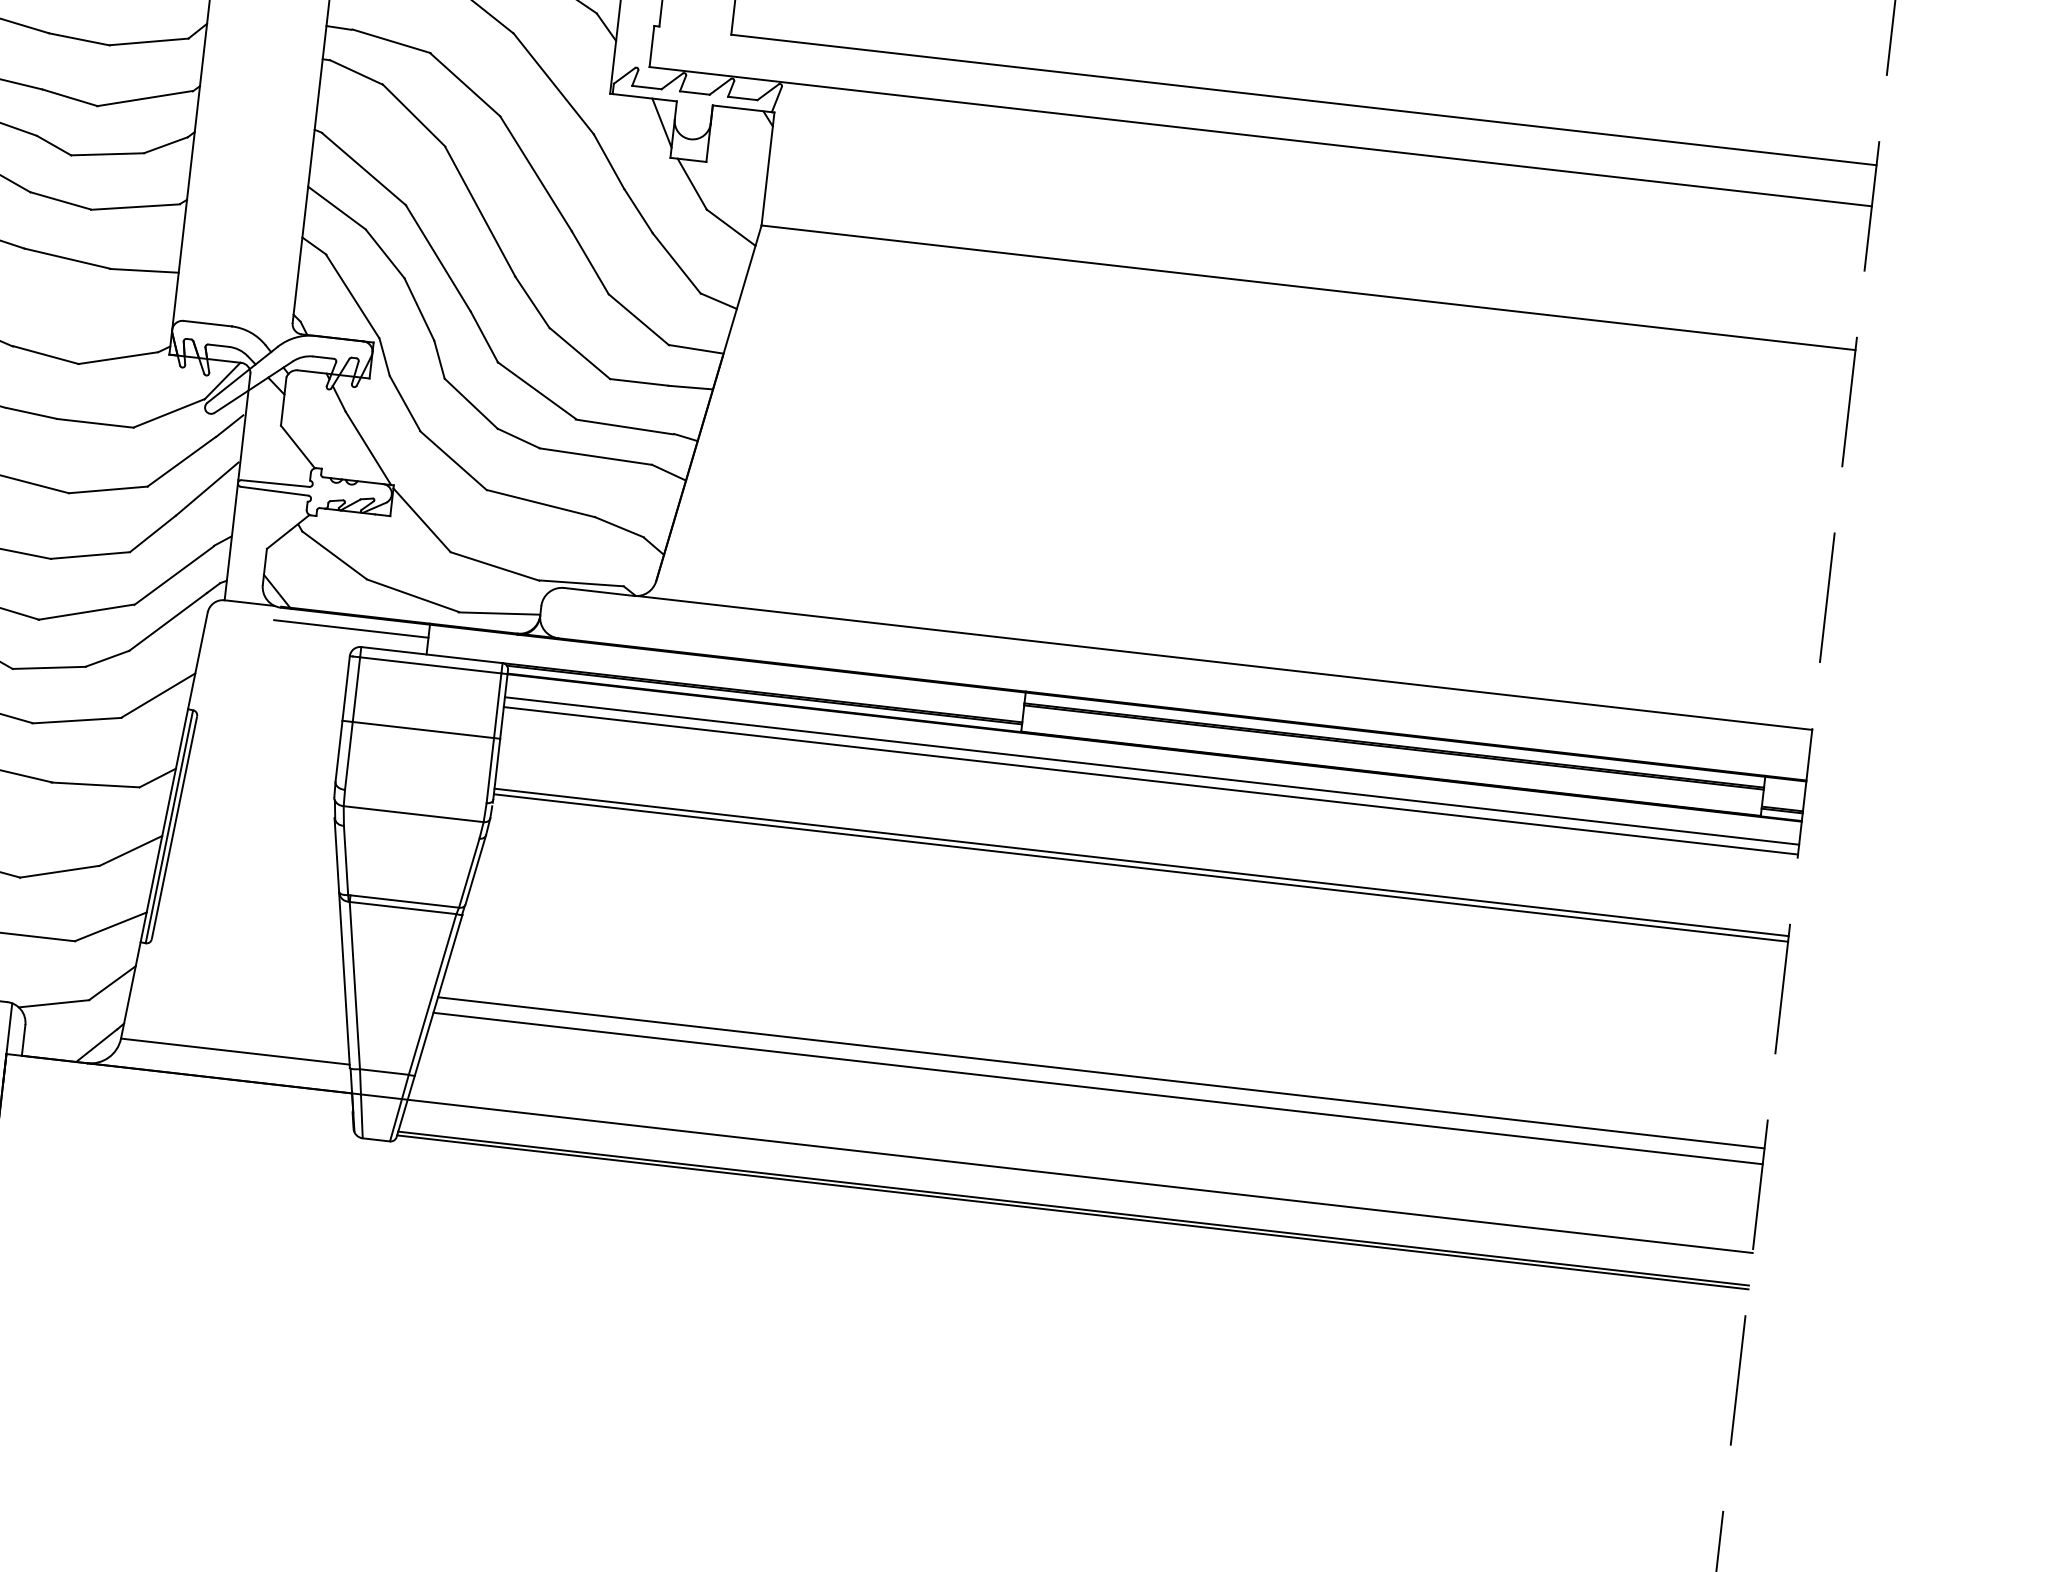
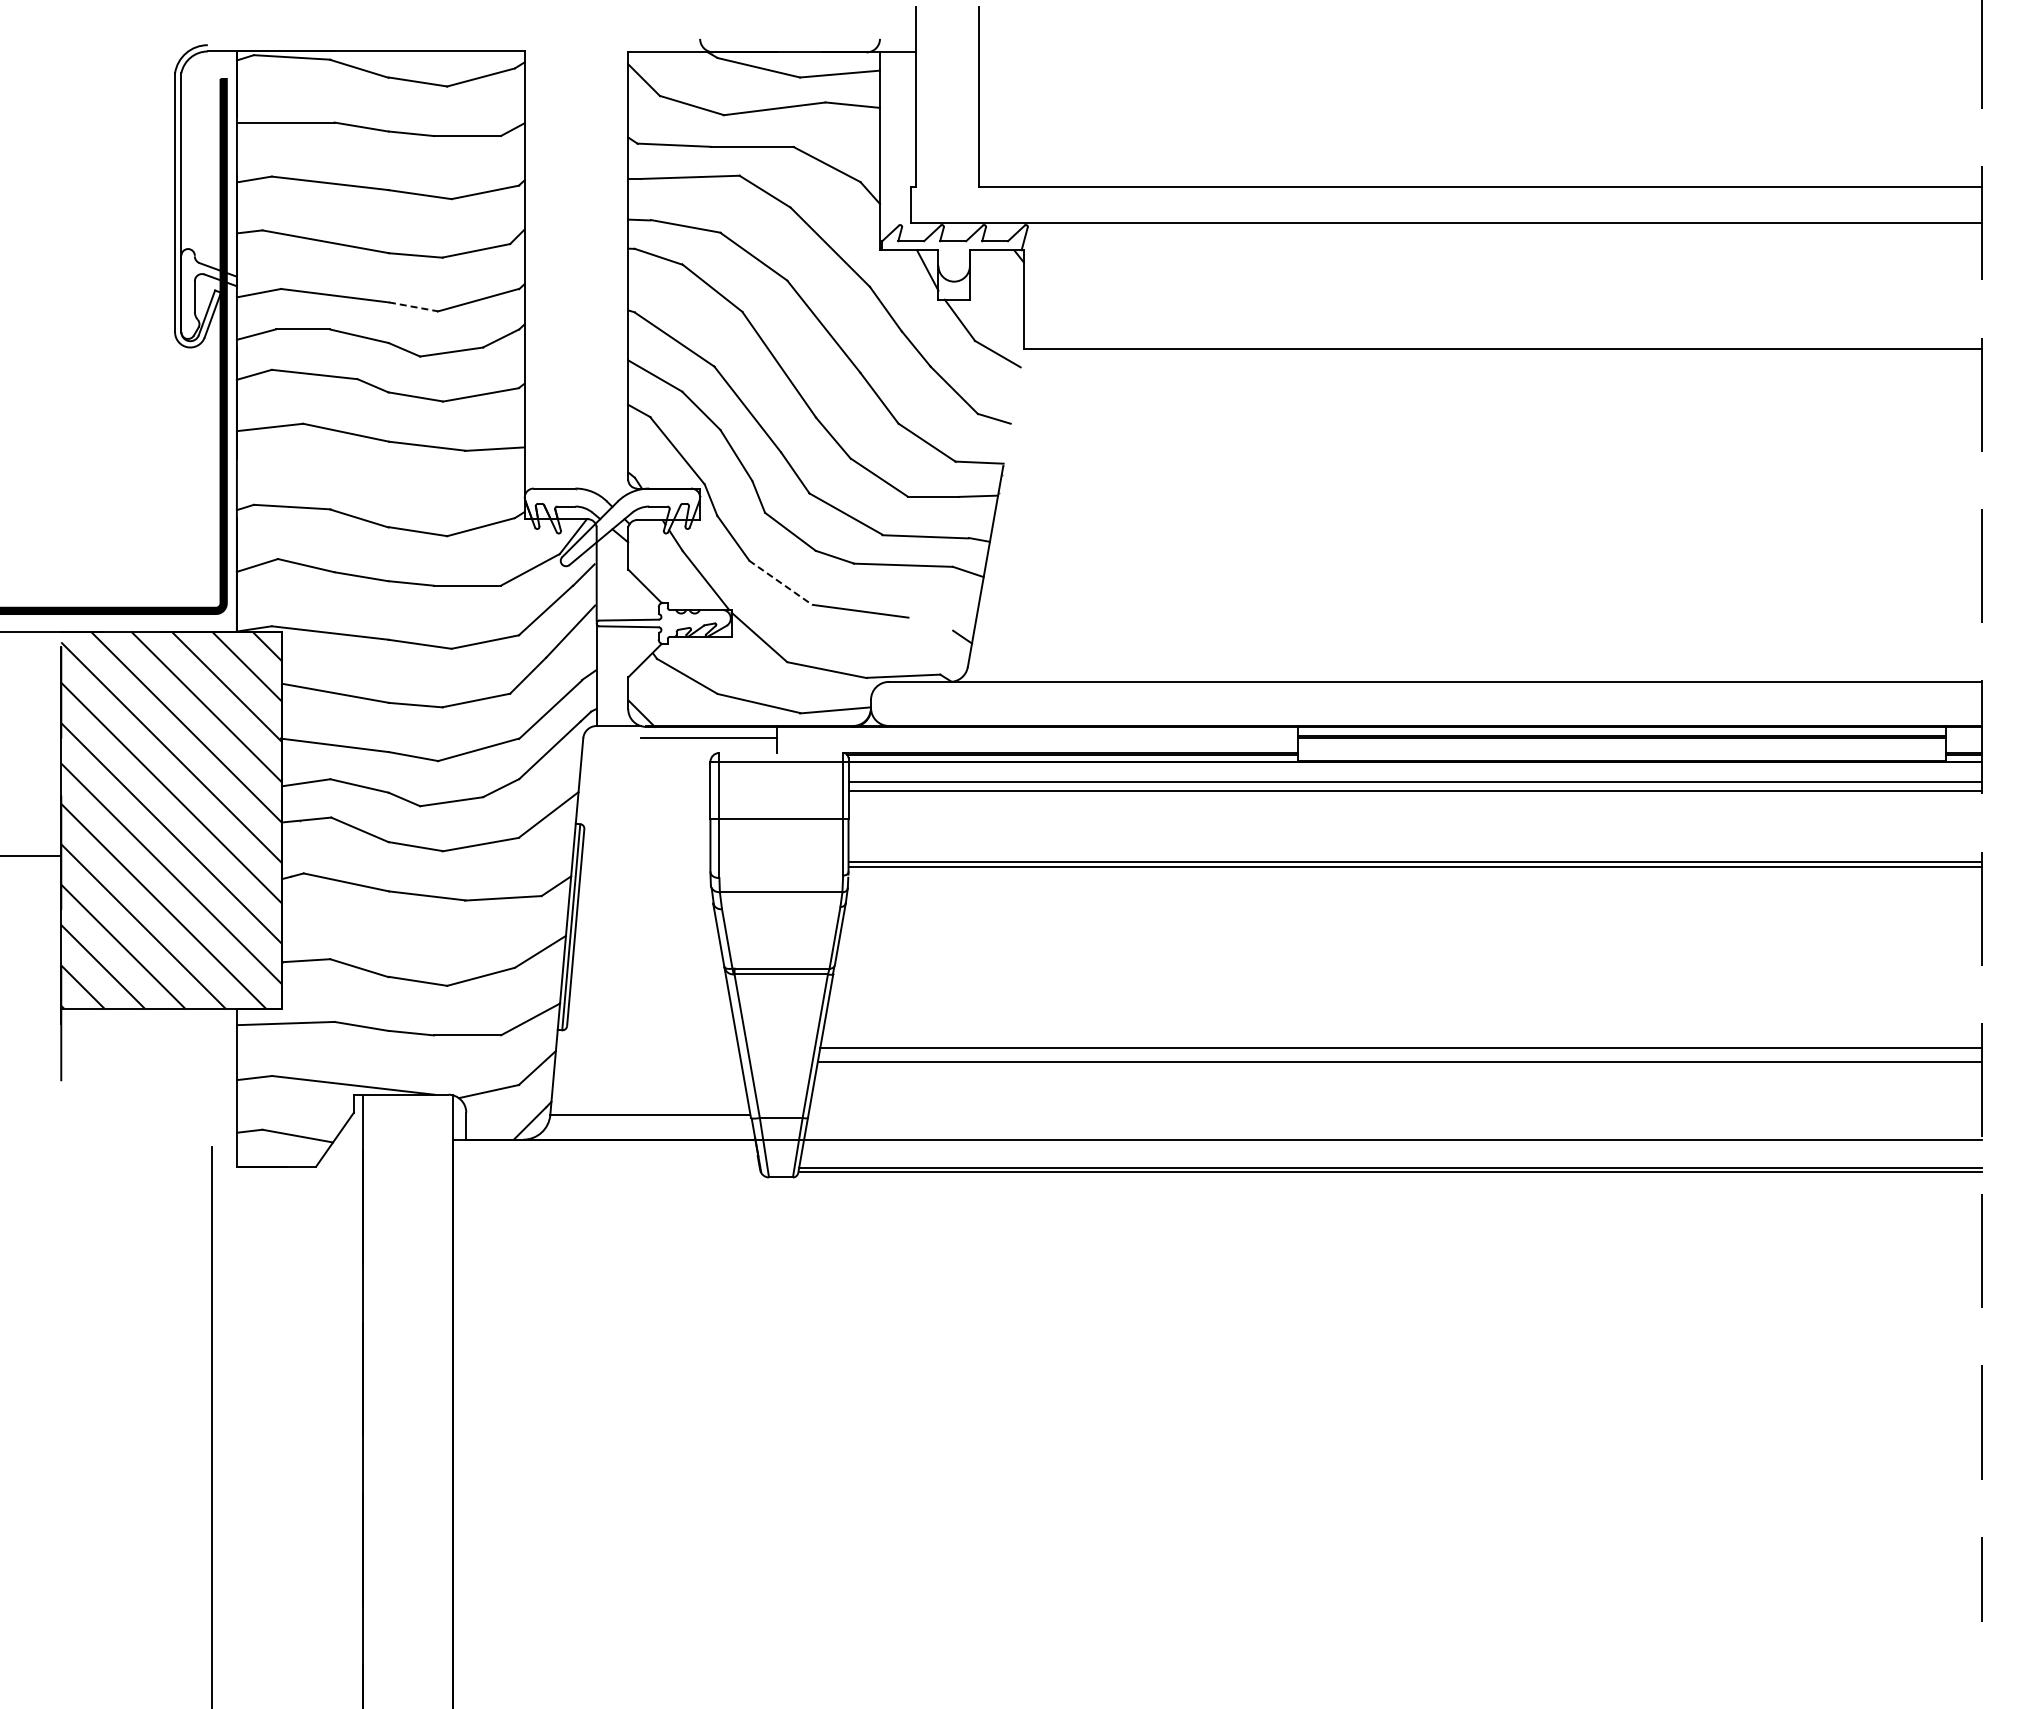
line: (71, 98) -> (414, 307), solid -> dashed
line: (708, 403) -> (995, 508), removed
line: (453, 460) -> (780, 582), solid -> dashed
line: (619, 526) -> (930, 623), removed
line: (432, 654) -> (781, 752), removed

